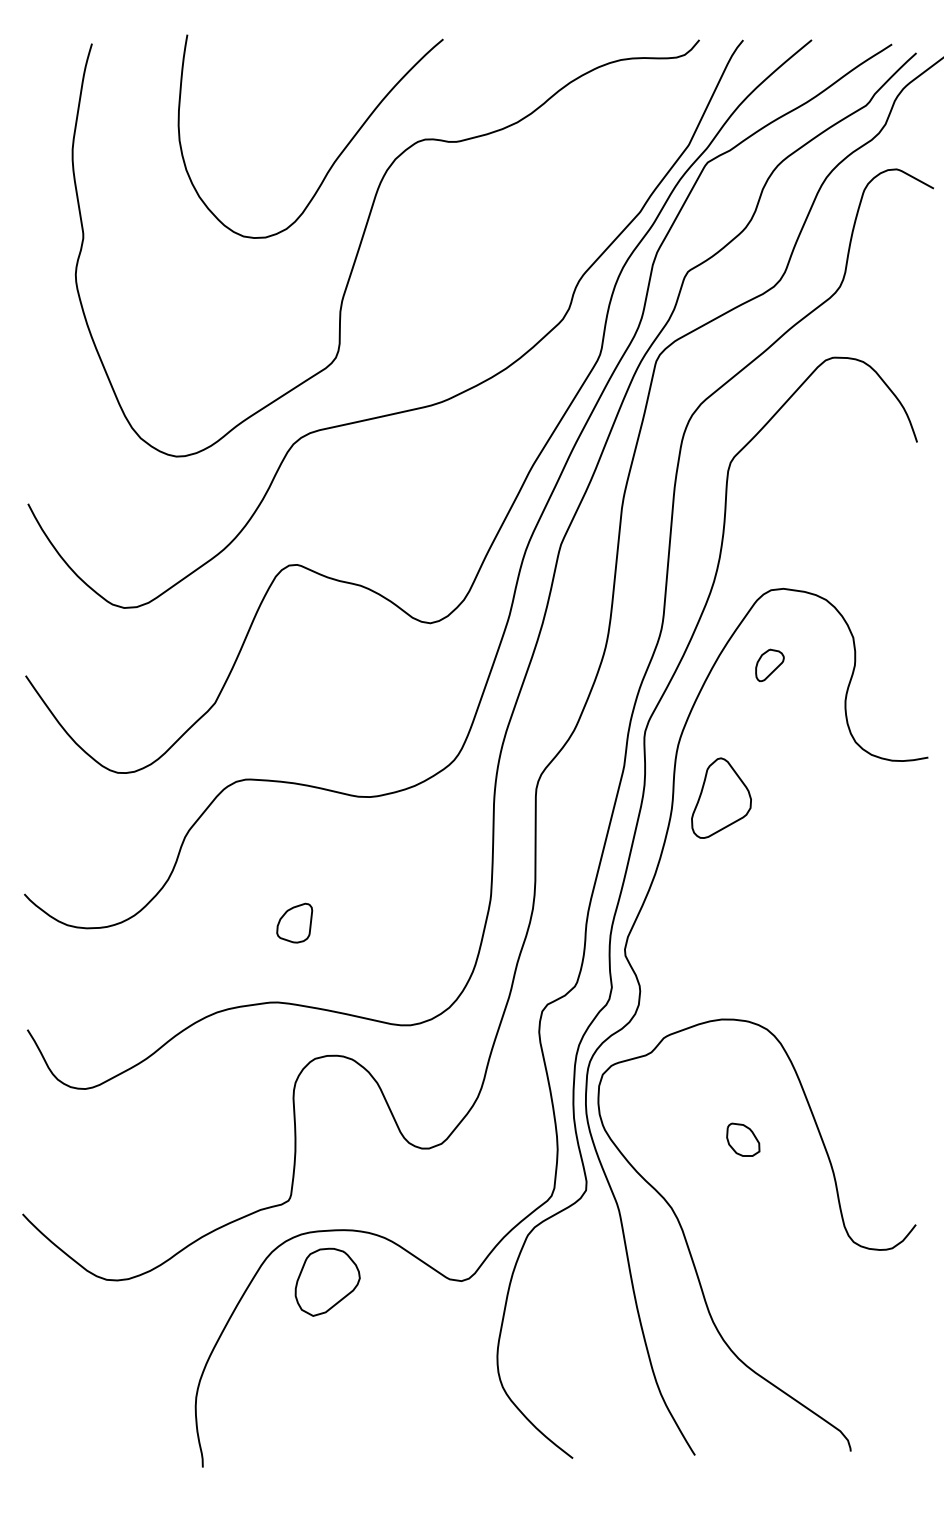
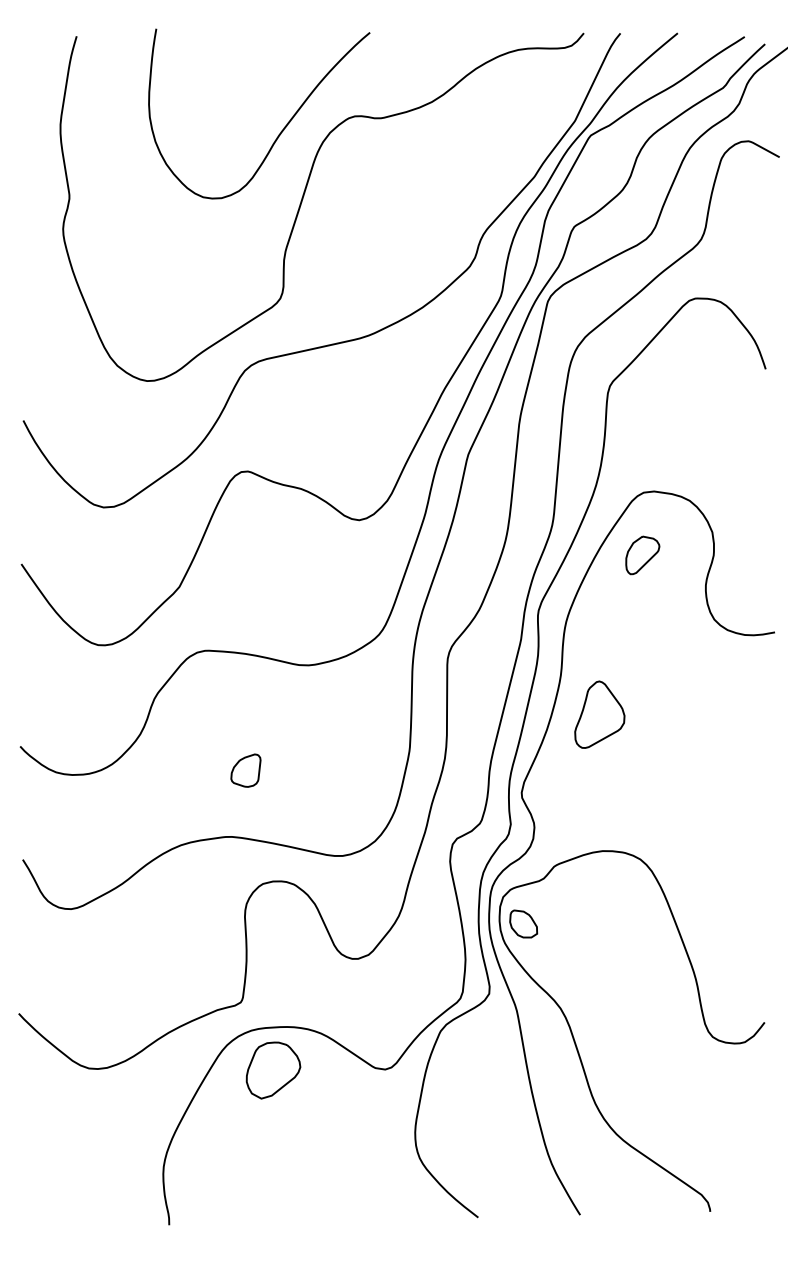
part: (769, 665) -> (642, 555), size x1.43
part: (721, 797) -> (599, 714), moved
part: (743, 1139) -> (523, 923), moved

